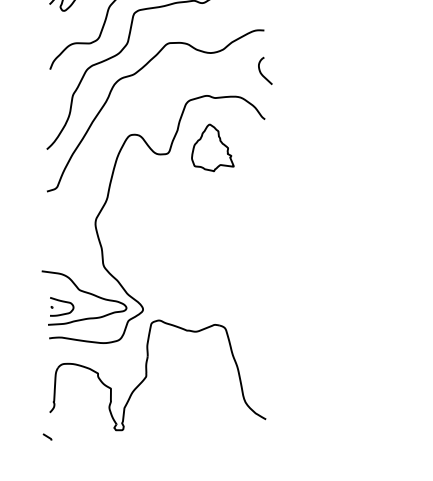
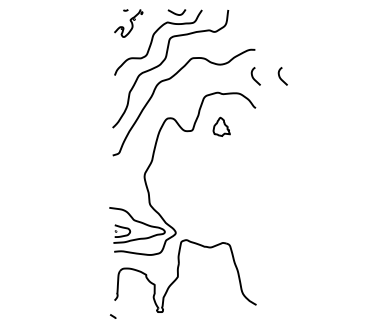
curve: (302, 71) -> (280, 76), added
part: (212, 147) -> (221, 126), size x0.6

